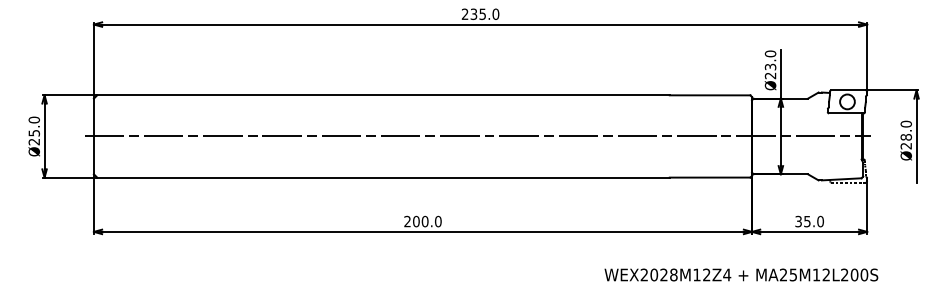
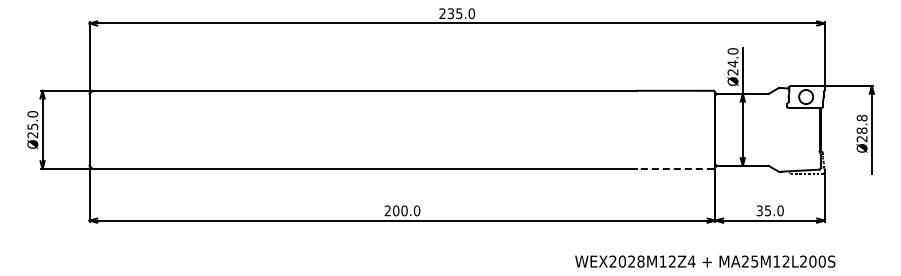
text: (770, 66) -> (732, 63), Ø23.0 -> Ø24.0
text: (906, 124) -> (862, 118), Ø28.0 -> Ø28.8
line: (477, 136) -> (454, 129), removed
line: (710, 177) -> (675, 168), solid -> dashed

